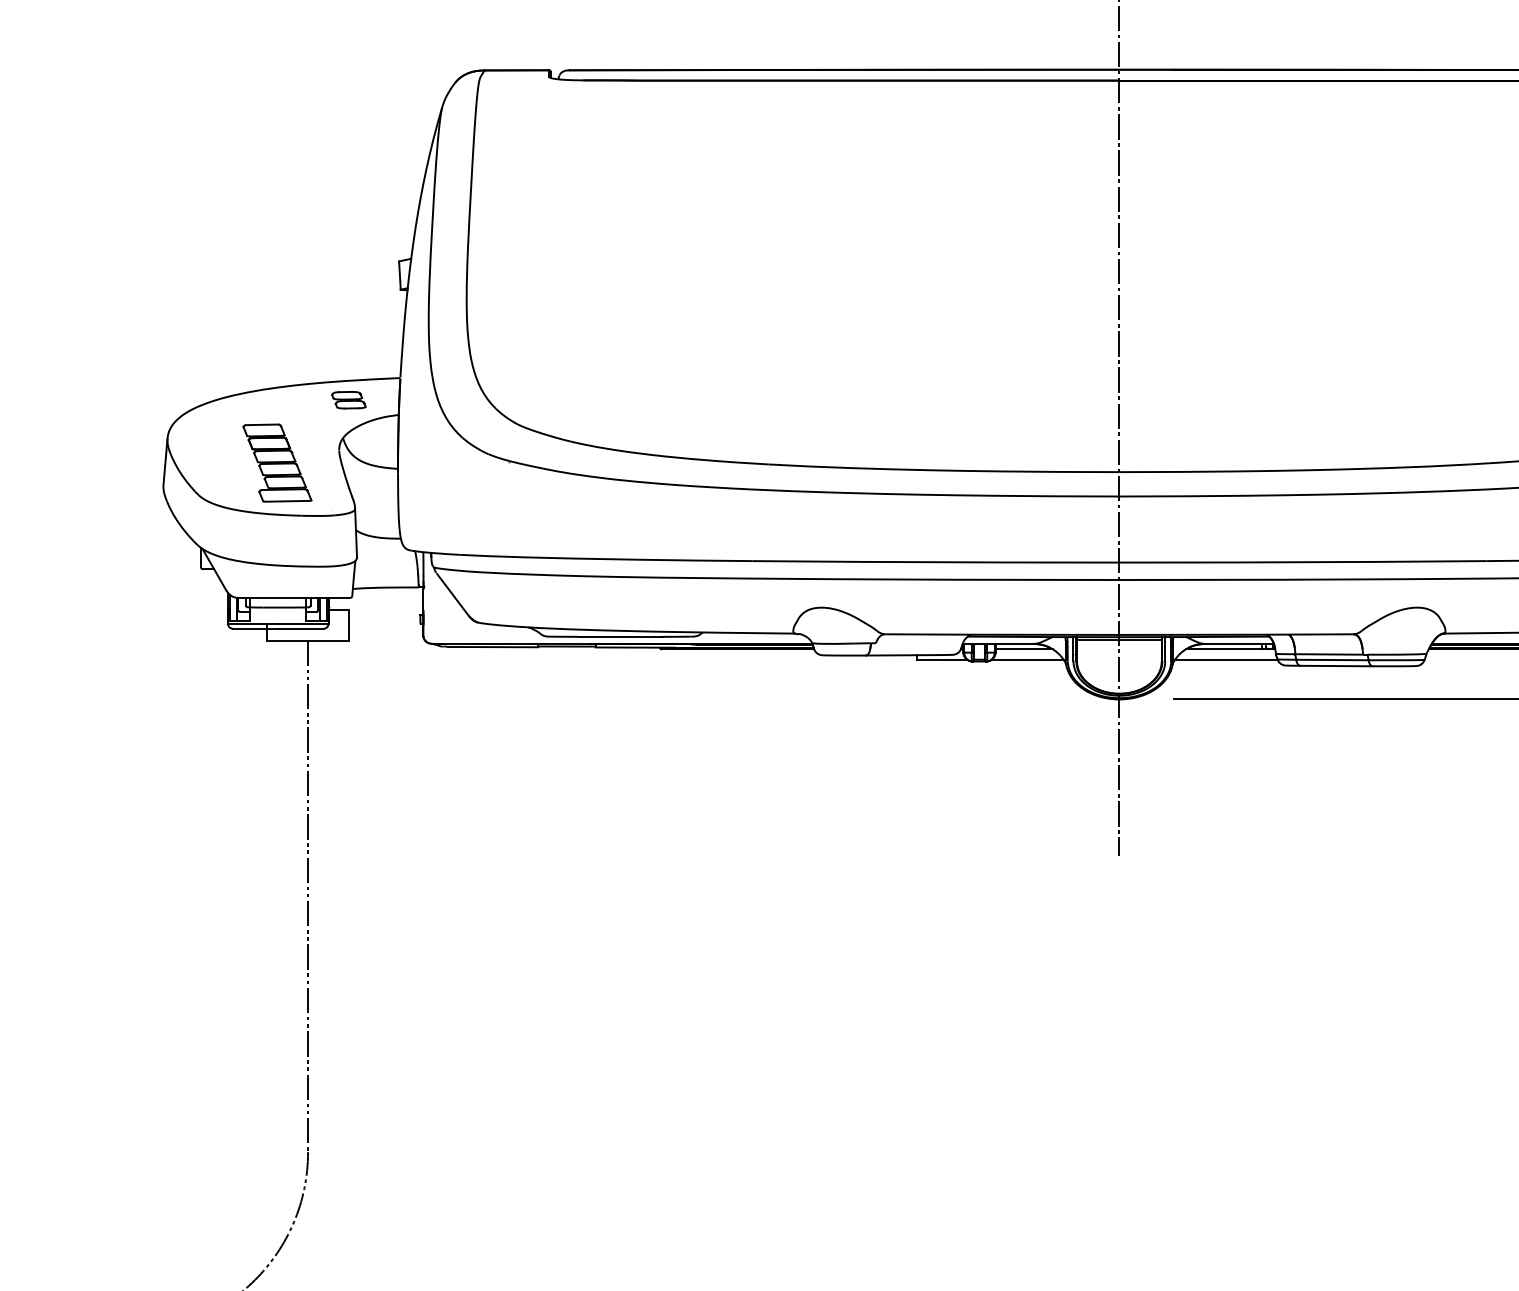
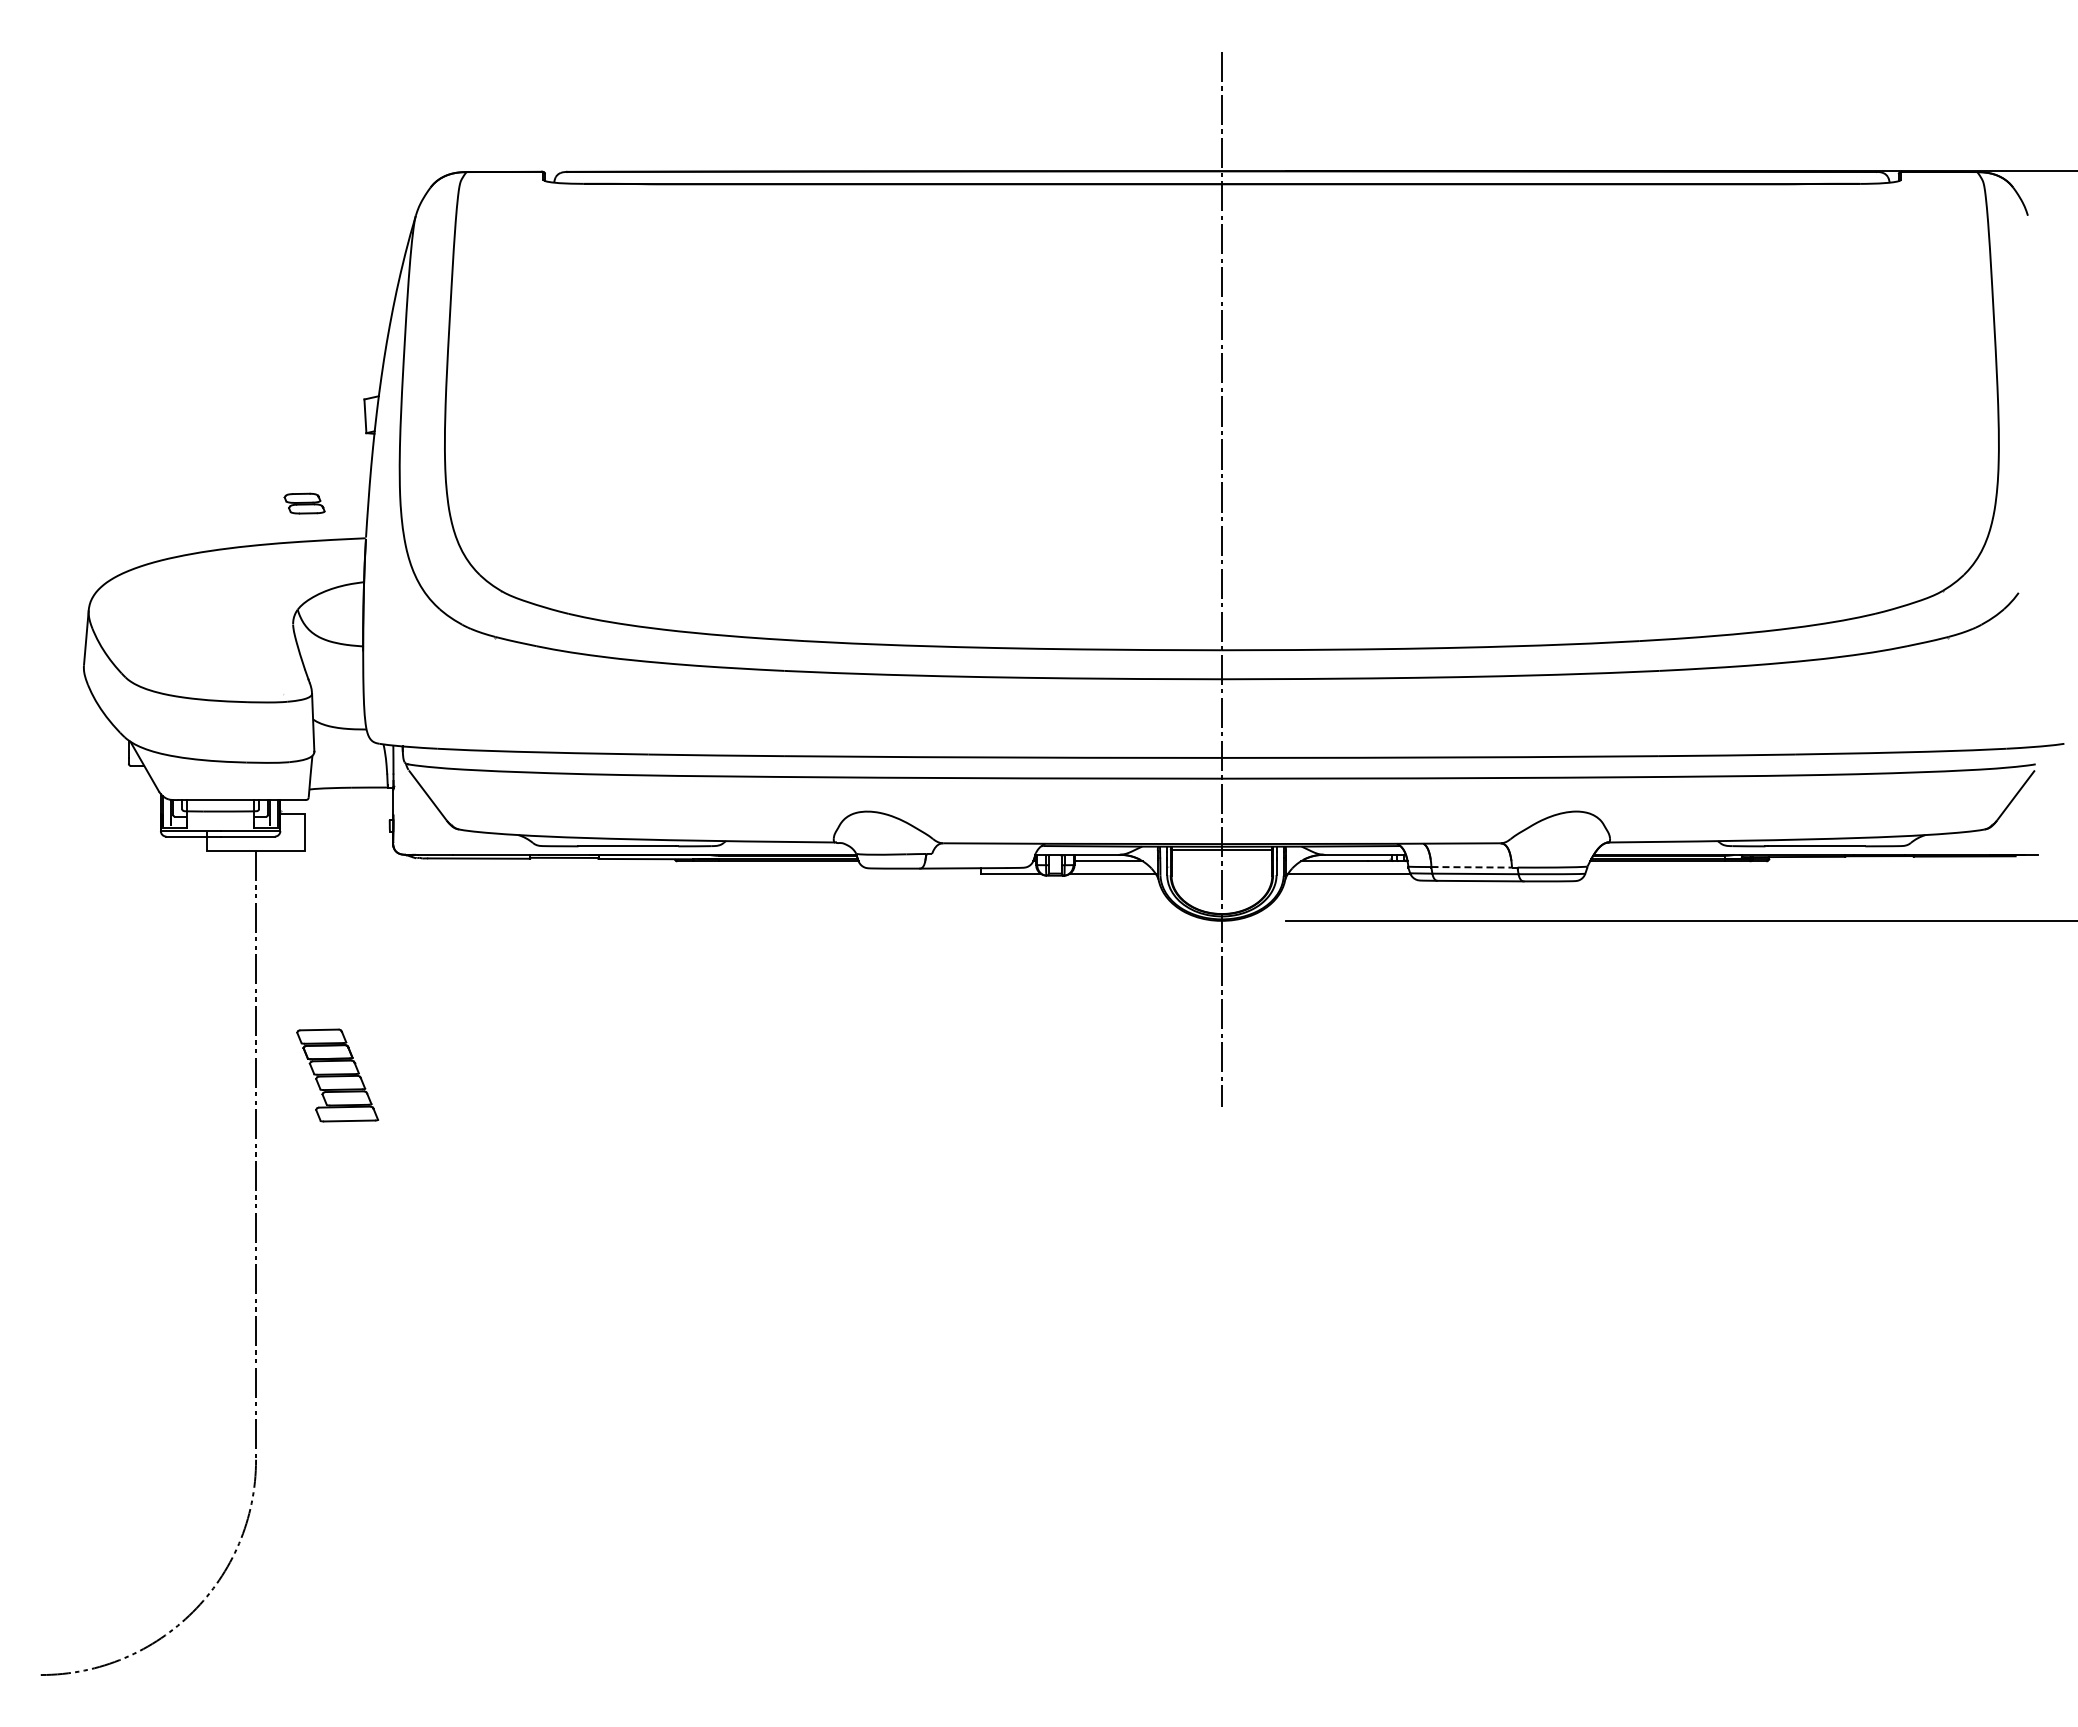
part: (348, 400) -> (304, 503), moved
part: (277, 463) -> (337, 1075), moved
line: (1329, 654) -> (1472, 867), solid -> dashed

